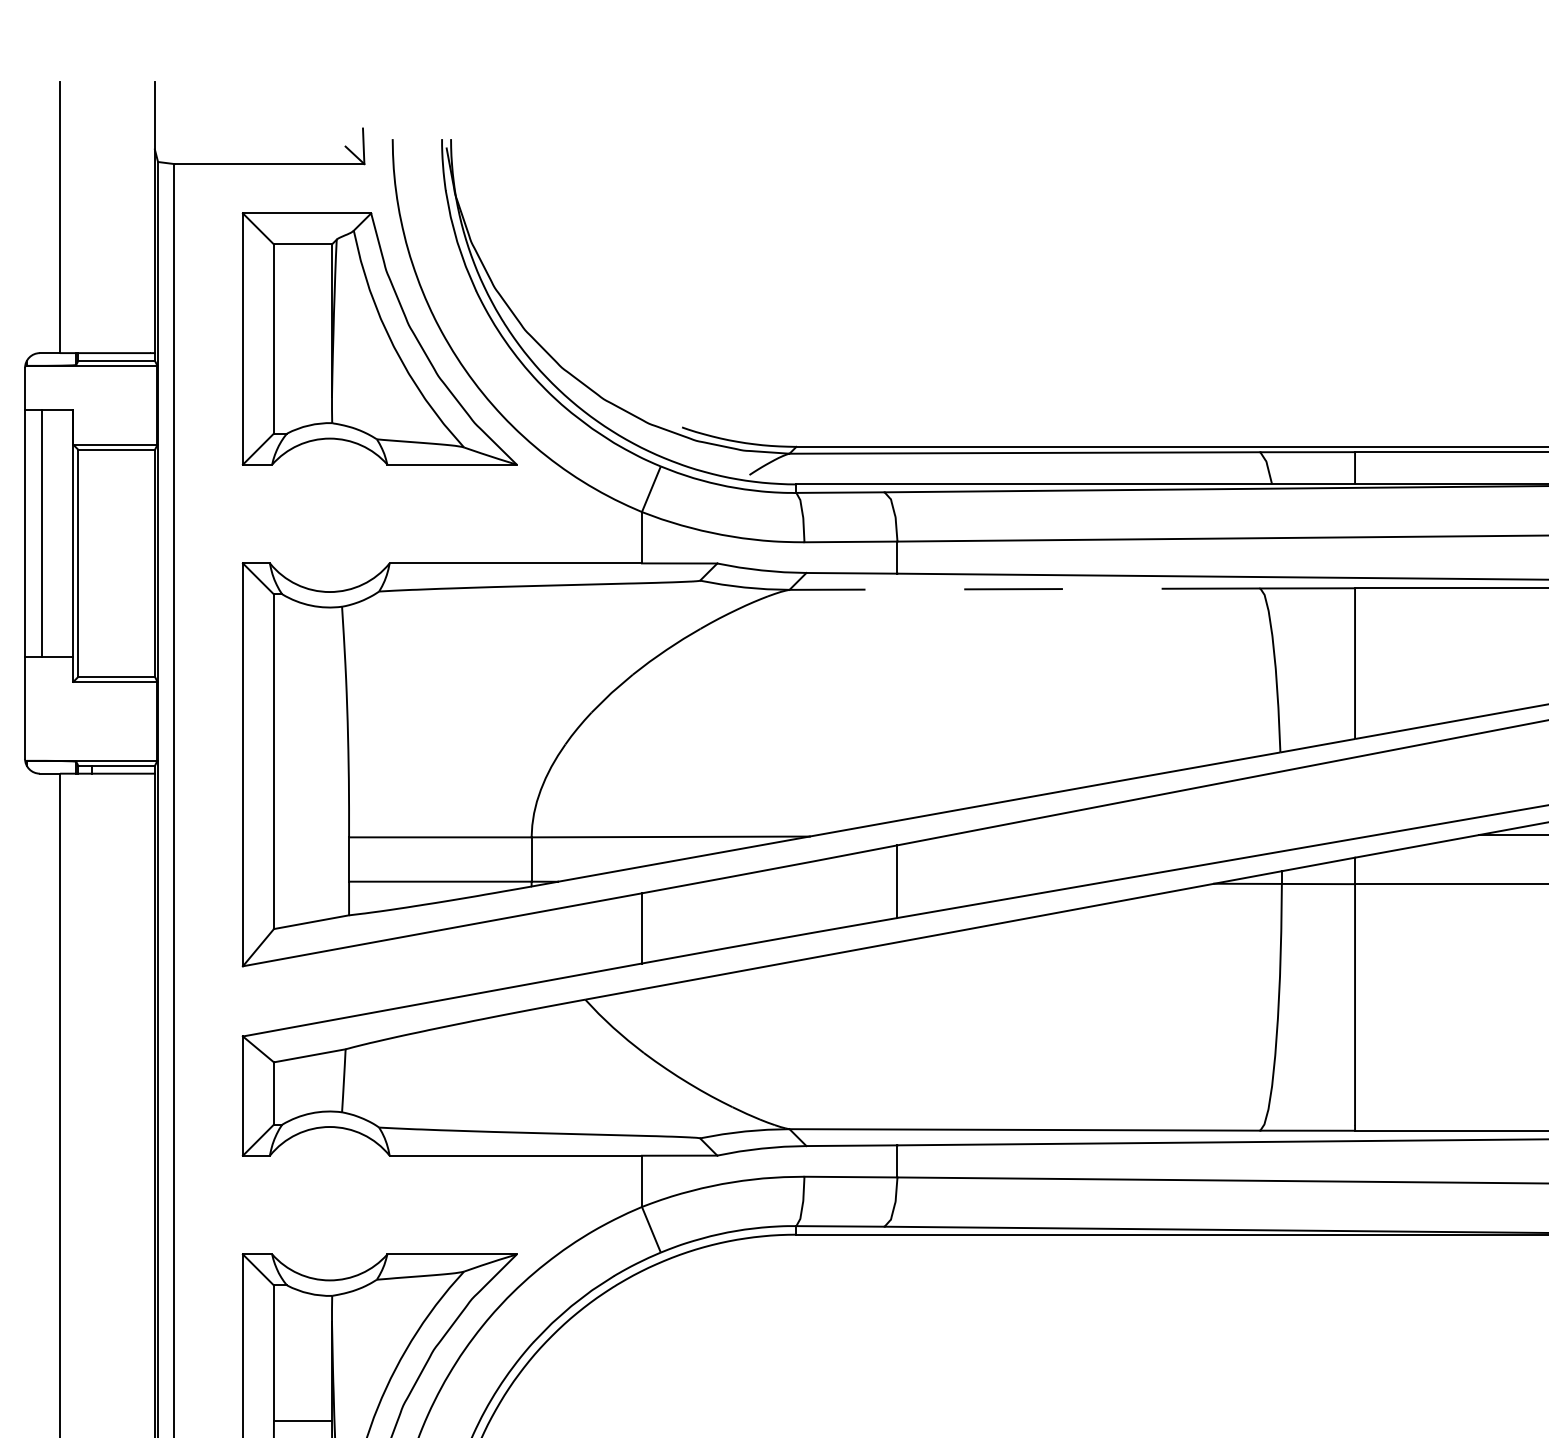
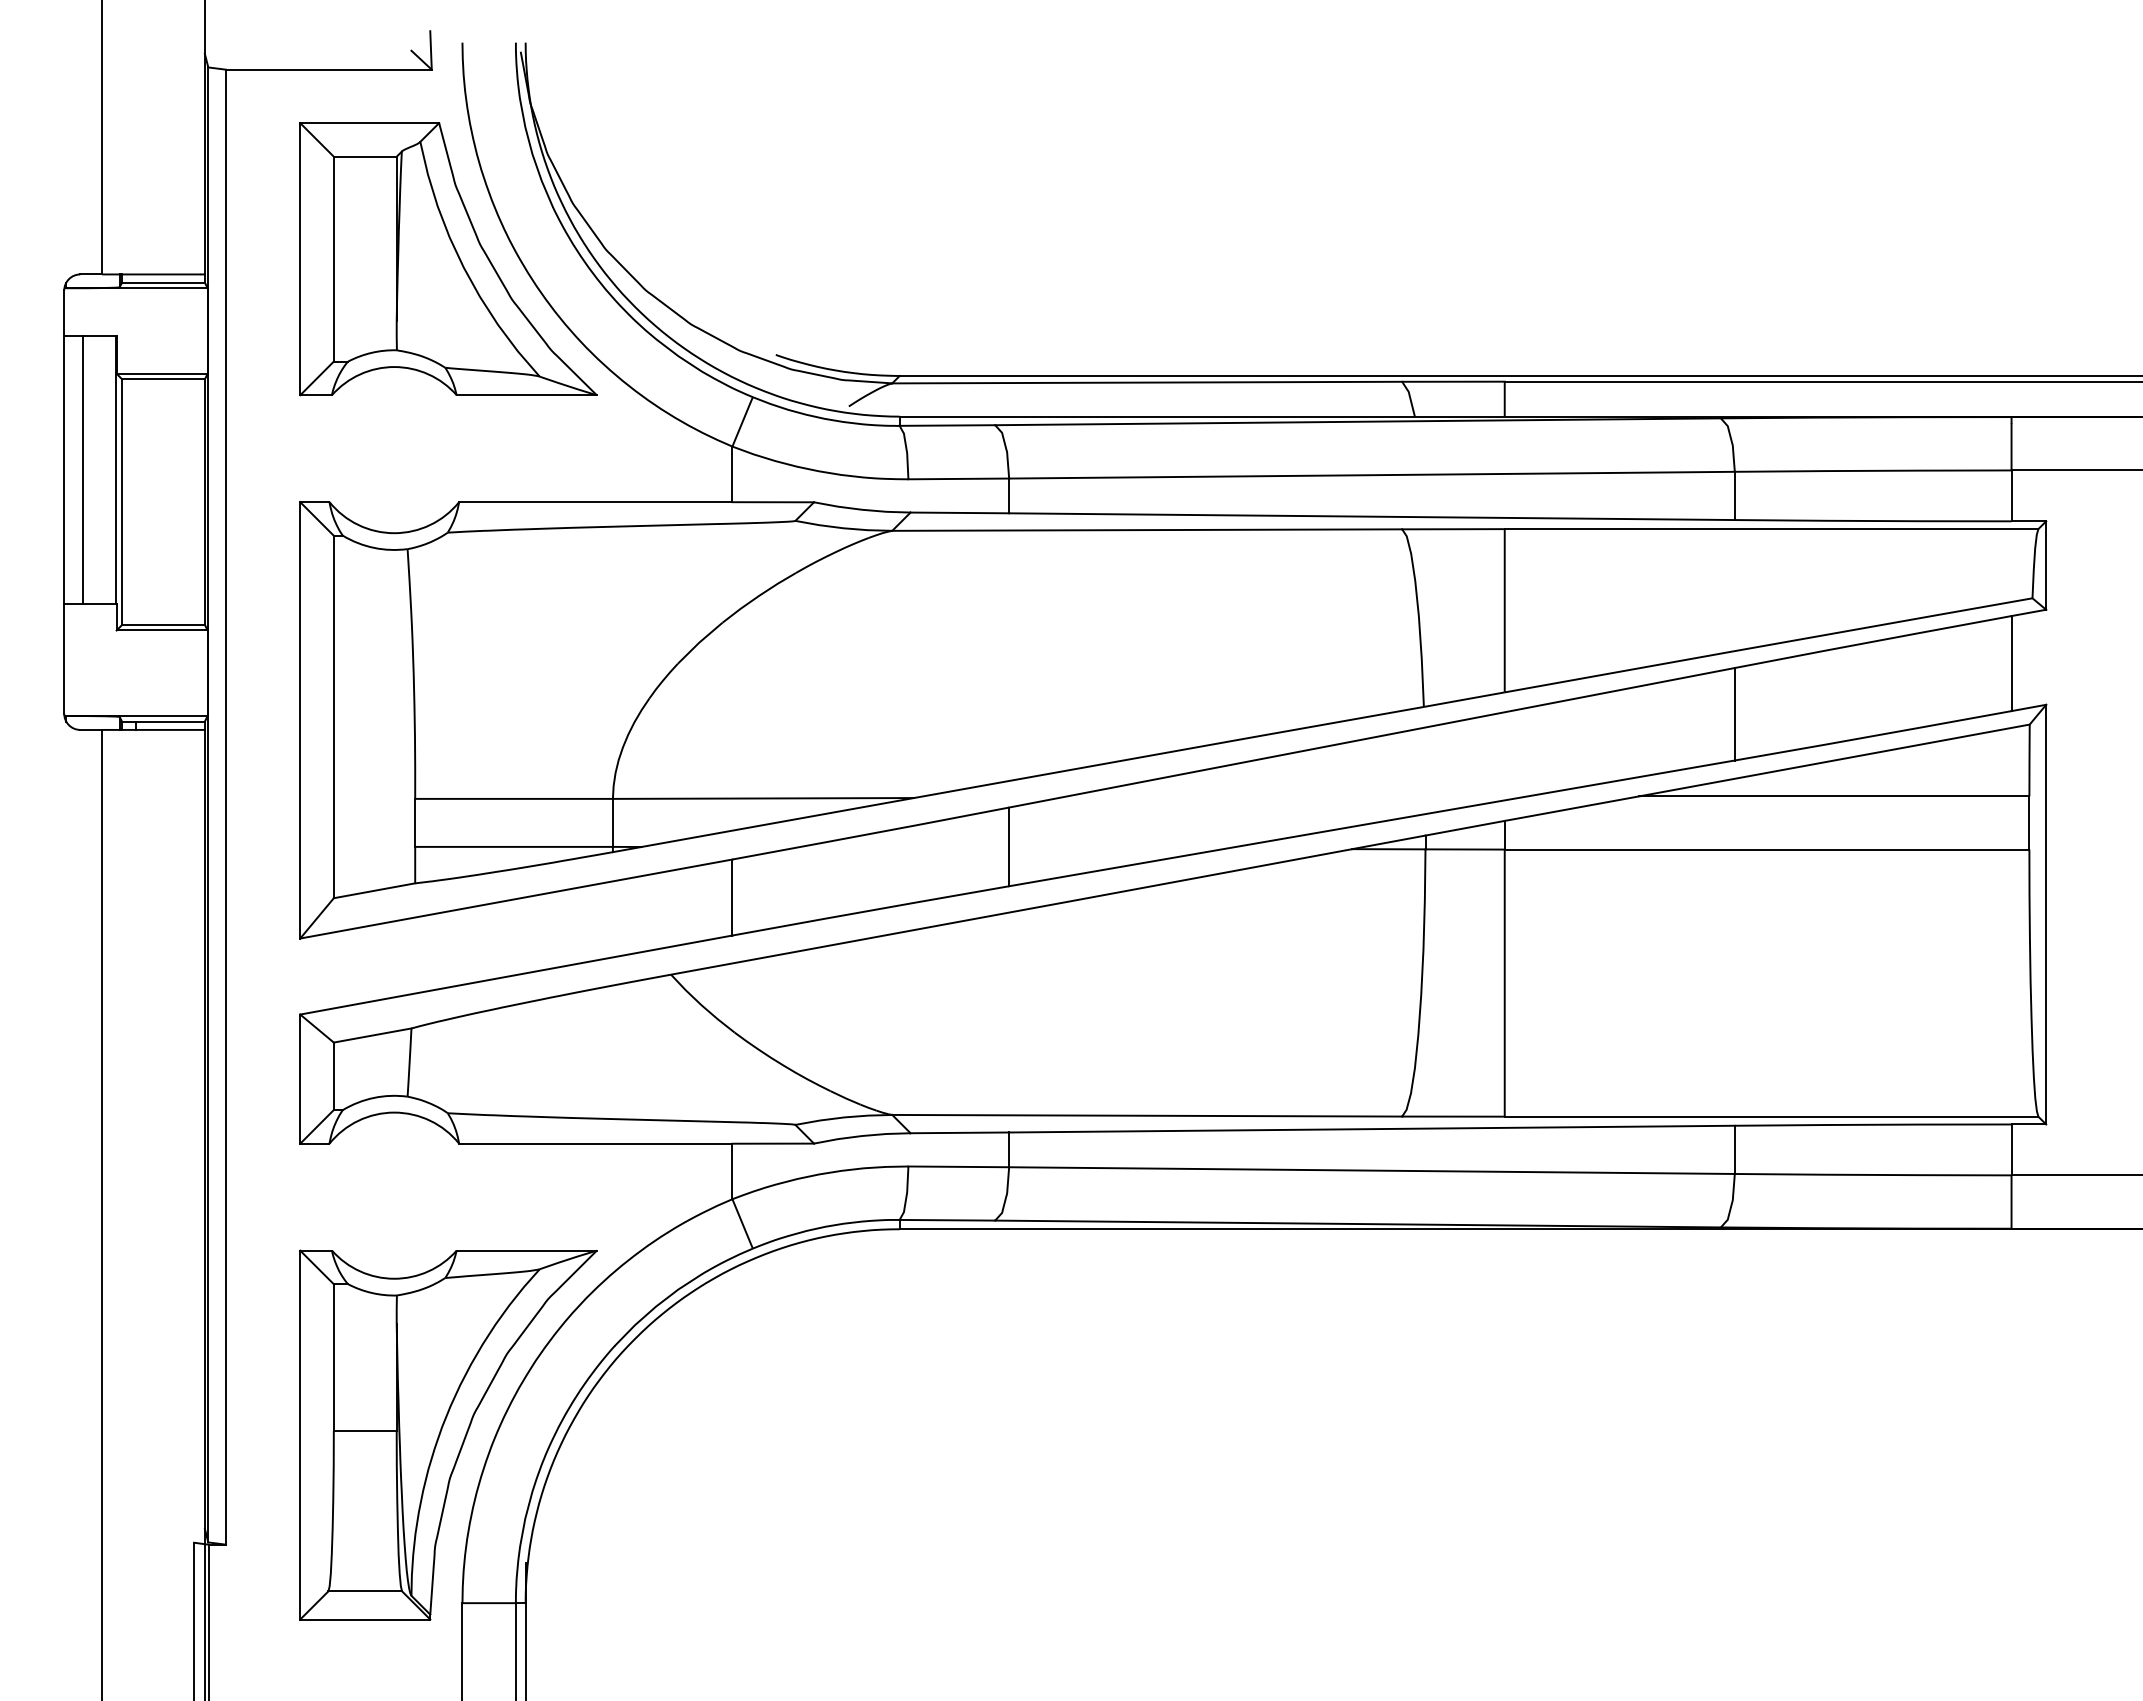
line: (1025, 589) -> (1147, 530), dashed -> solid

